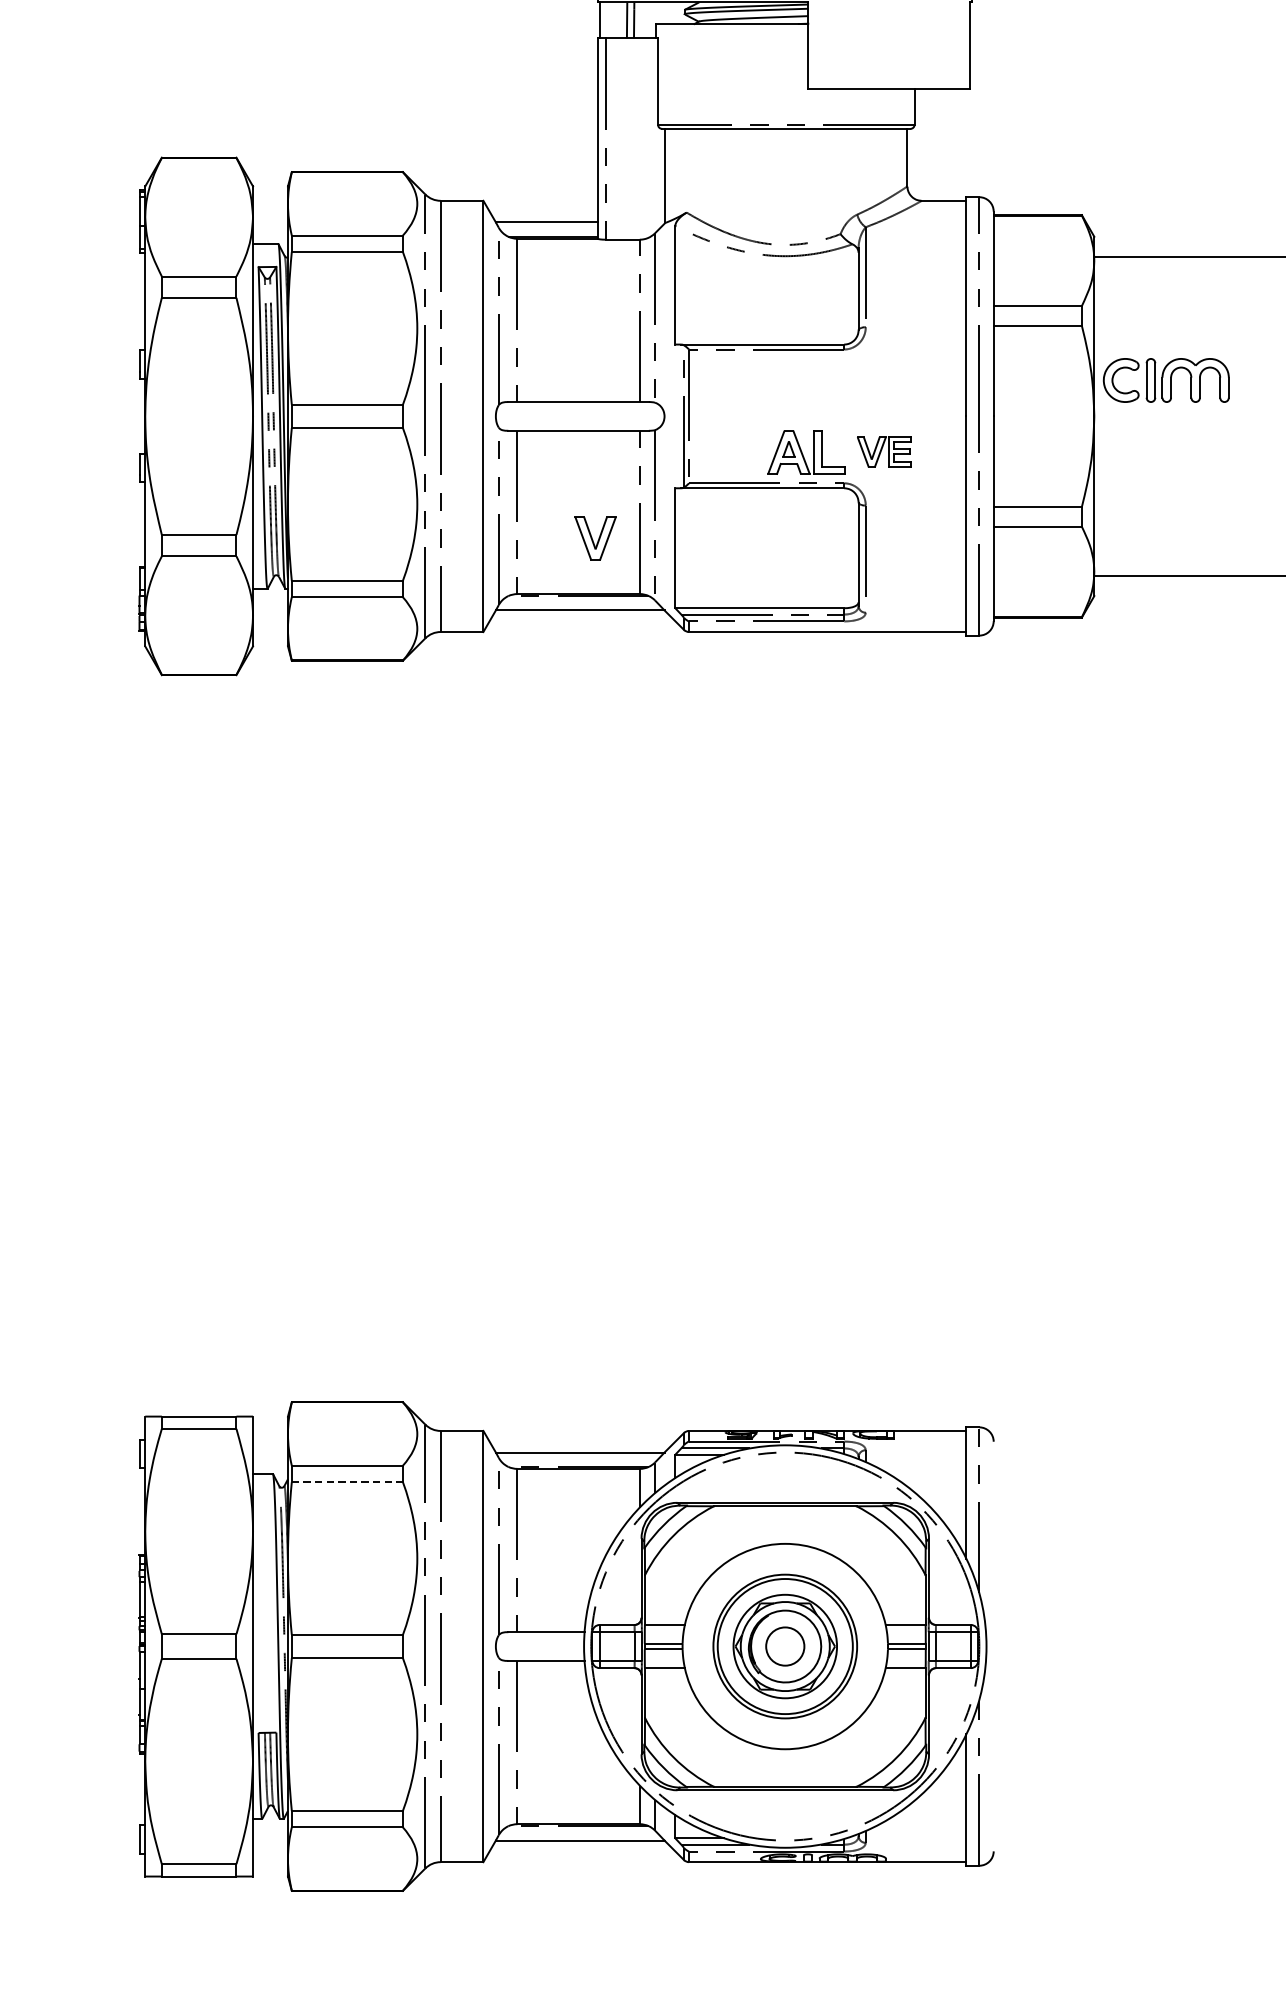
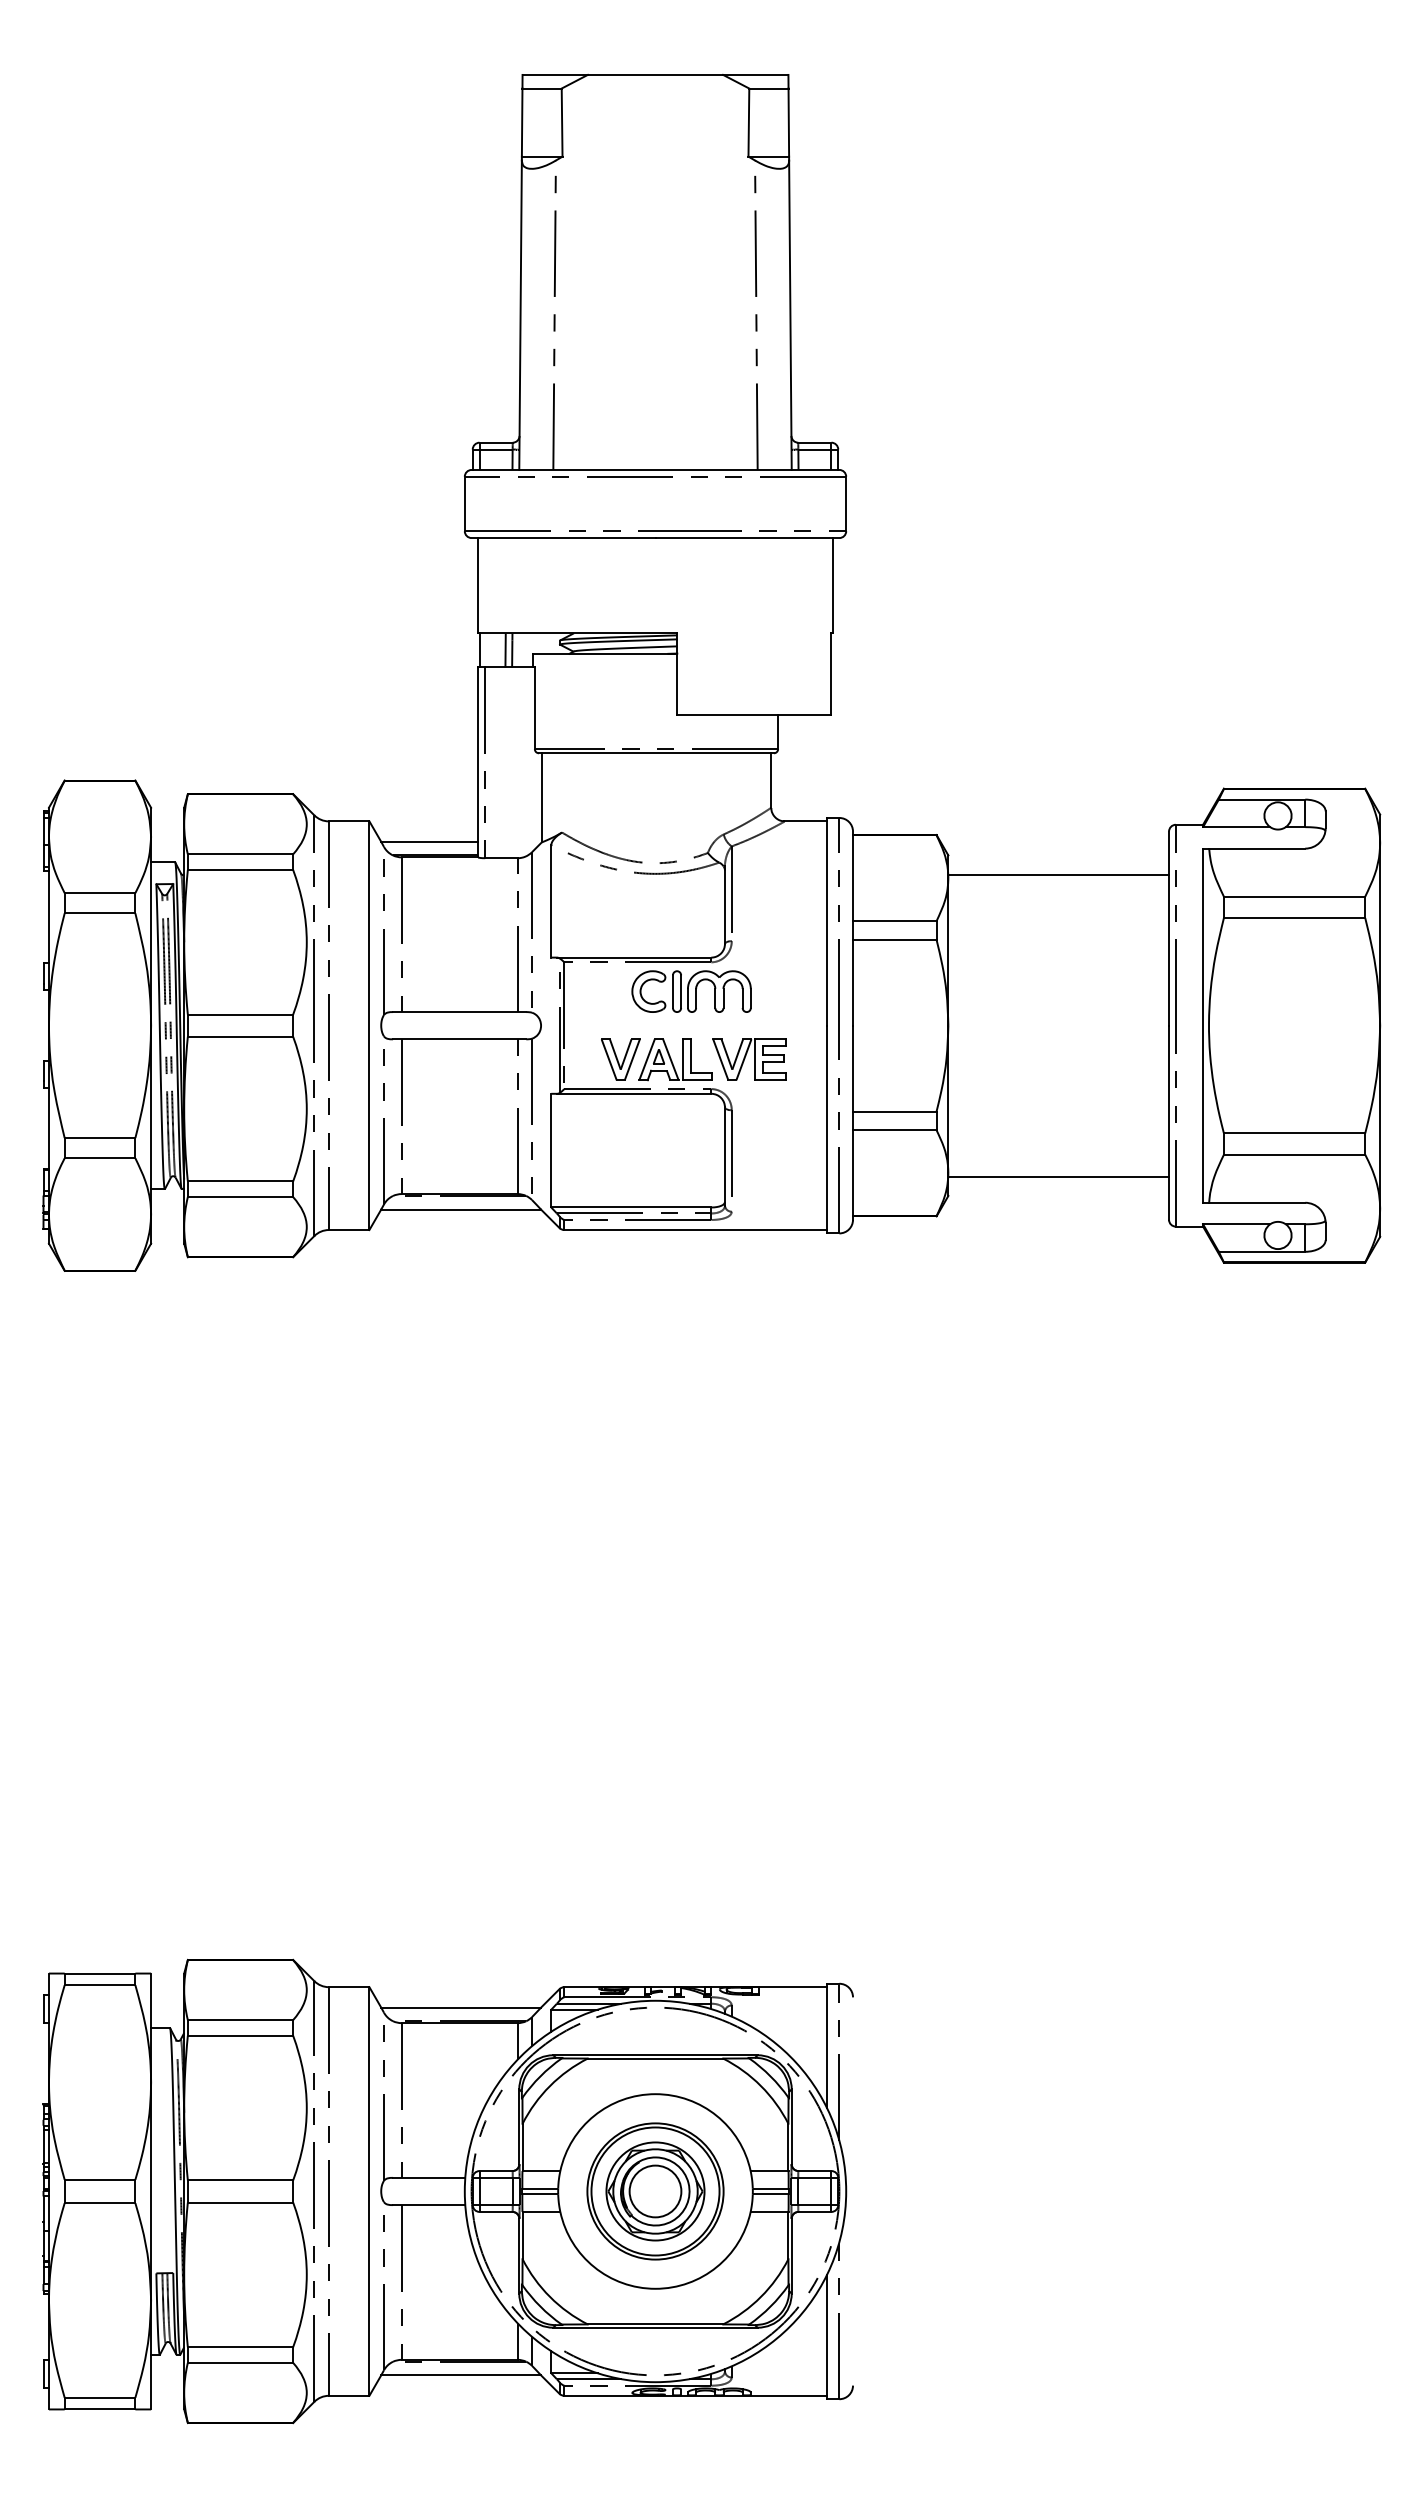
part: (1166, 380) -> (691, 991), moved
part: (884, 452) -> (749, 1059), size x1.43
part: (595, 538) -> (620, 1059), moved
line: (347, 1481) -> (240, 2035), dashed -> solid
circle: (785, 1646) -> (655, 2191), size x1.43

